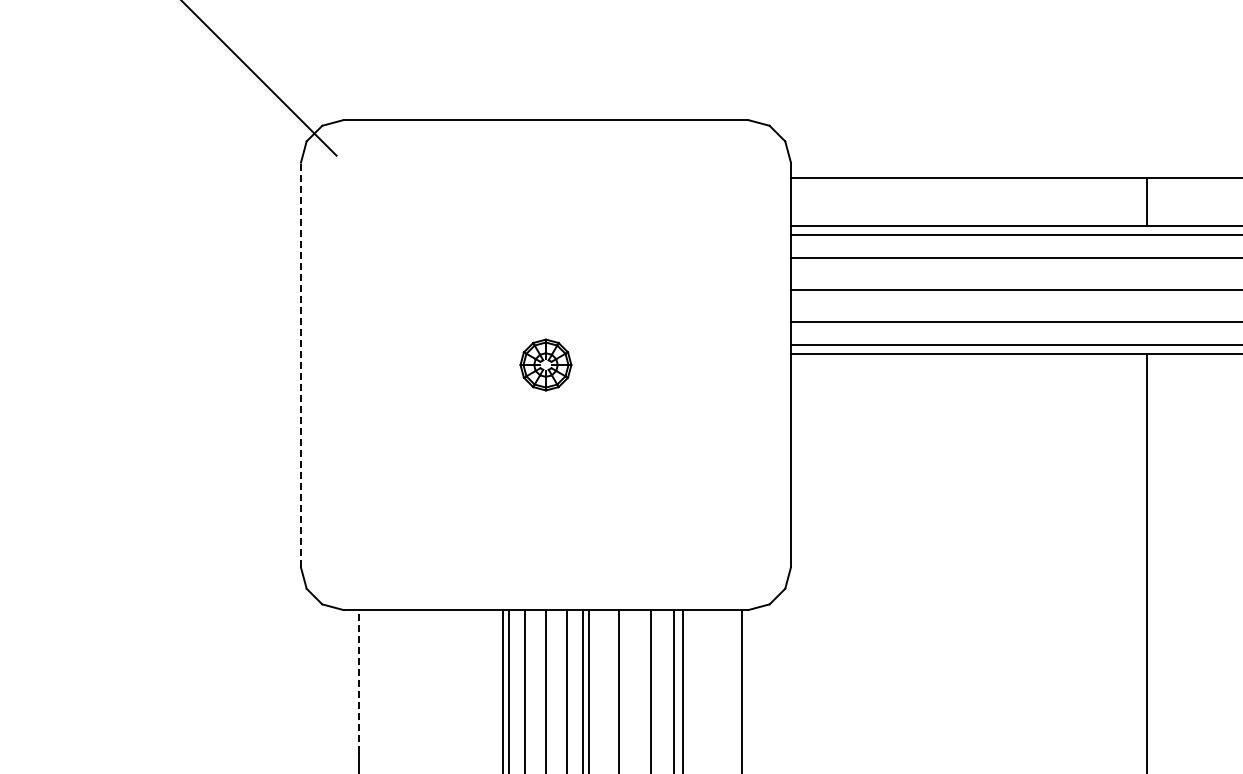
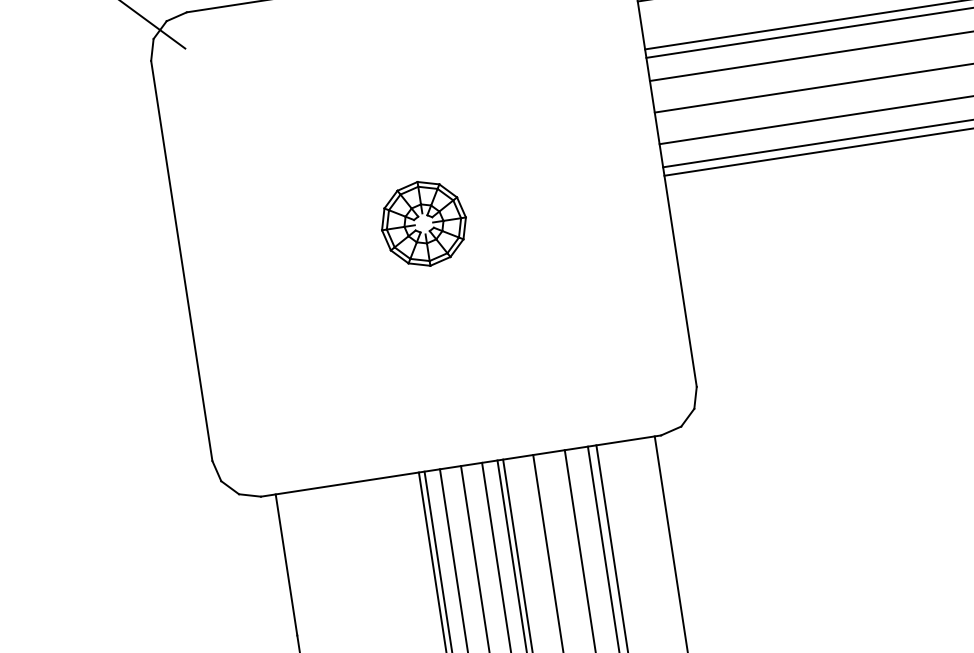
line: (300, 364) -> (181, 260), dashed -> solid
part: (545, 364) -> (423, 223), size x1.67
line: (358, 680) -> (286, 564), dashed -> solid

